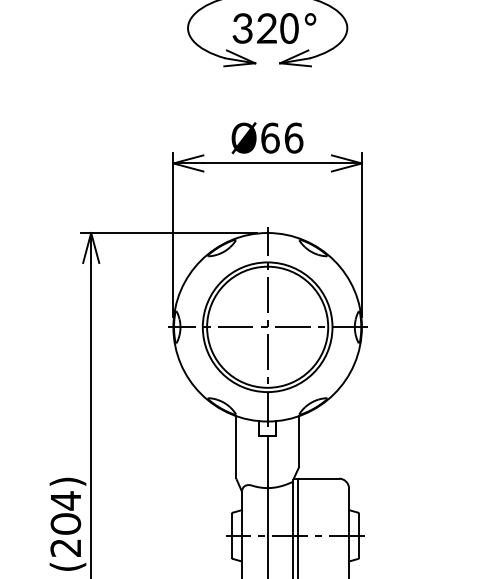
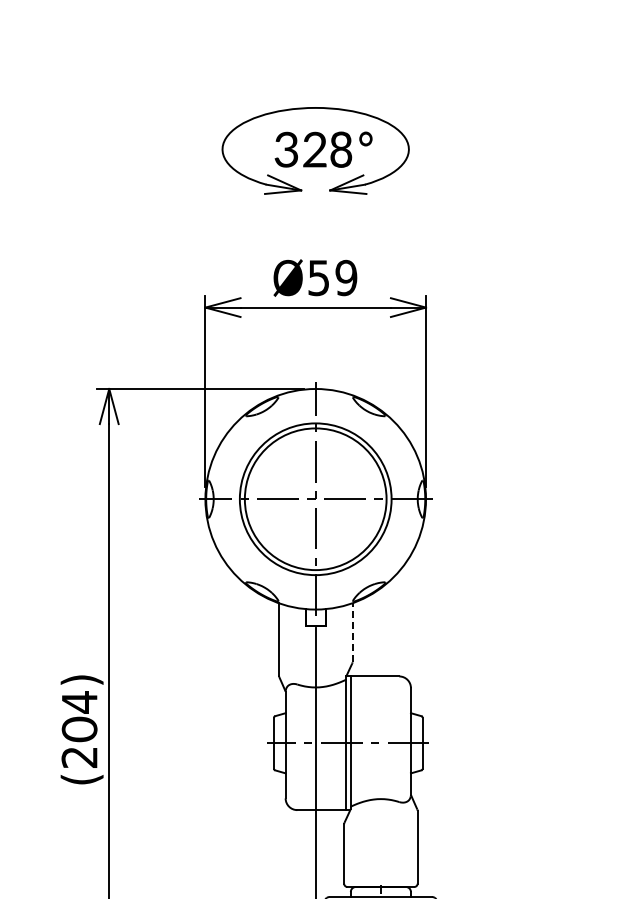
text: (289, 28) -> (341, 149), 0° -> 8°
text: (281, 137) -> (332, 277), Ø66 -> Ø59
line: (299, 441) -> (352, 632), solid -> dashed

